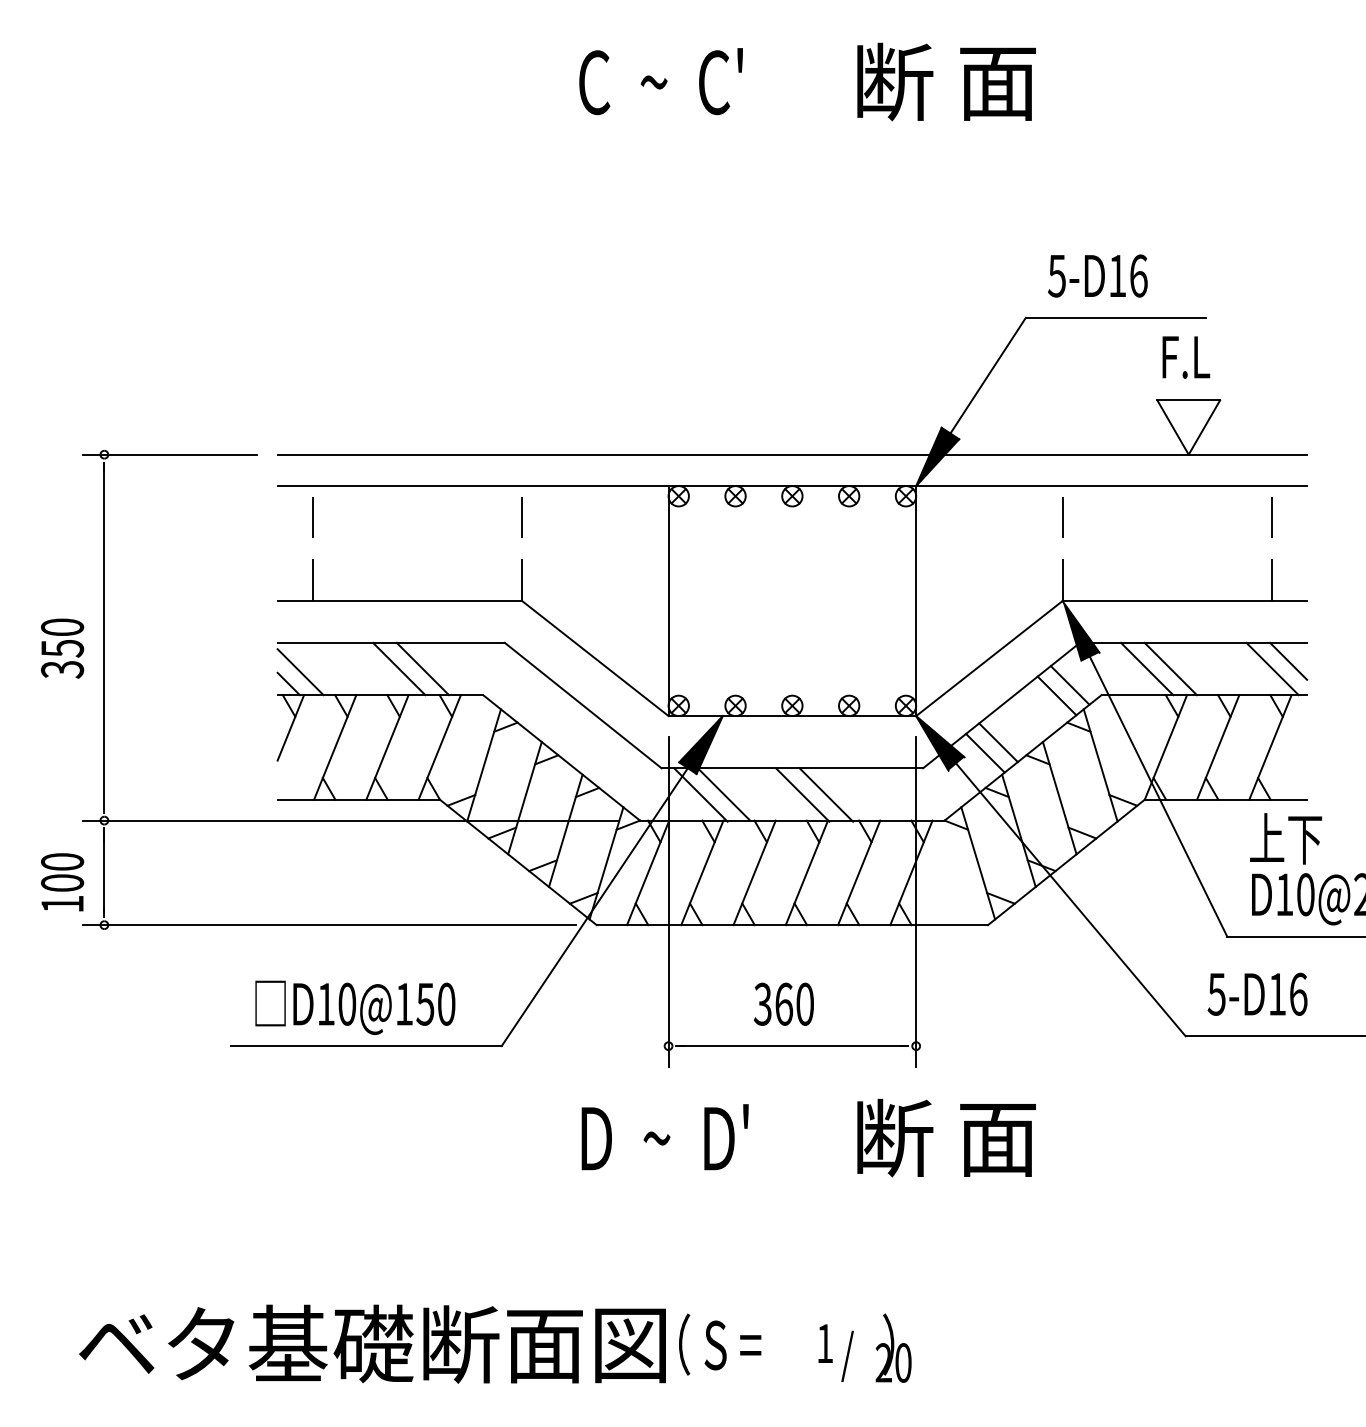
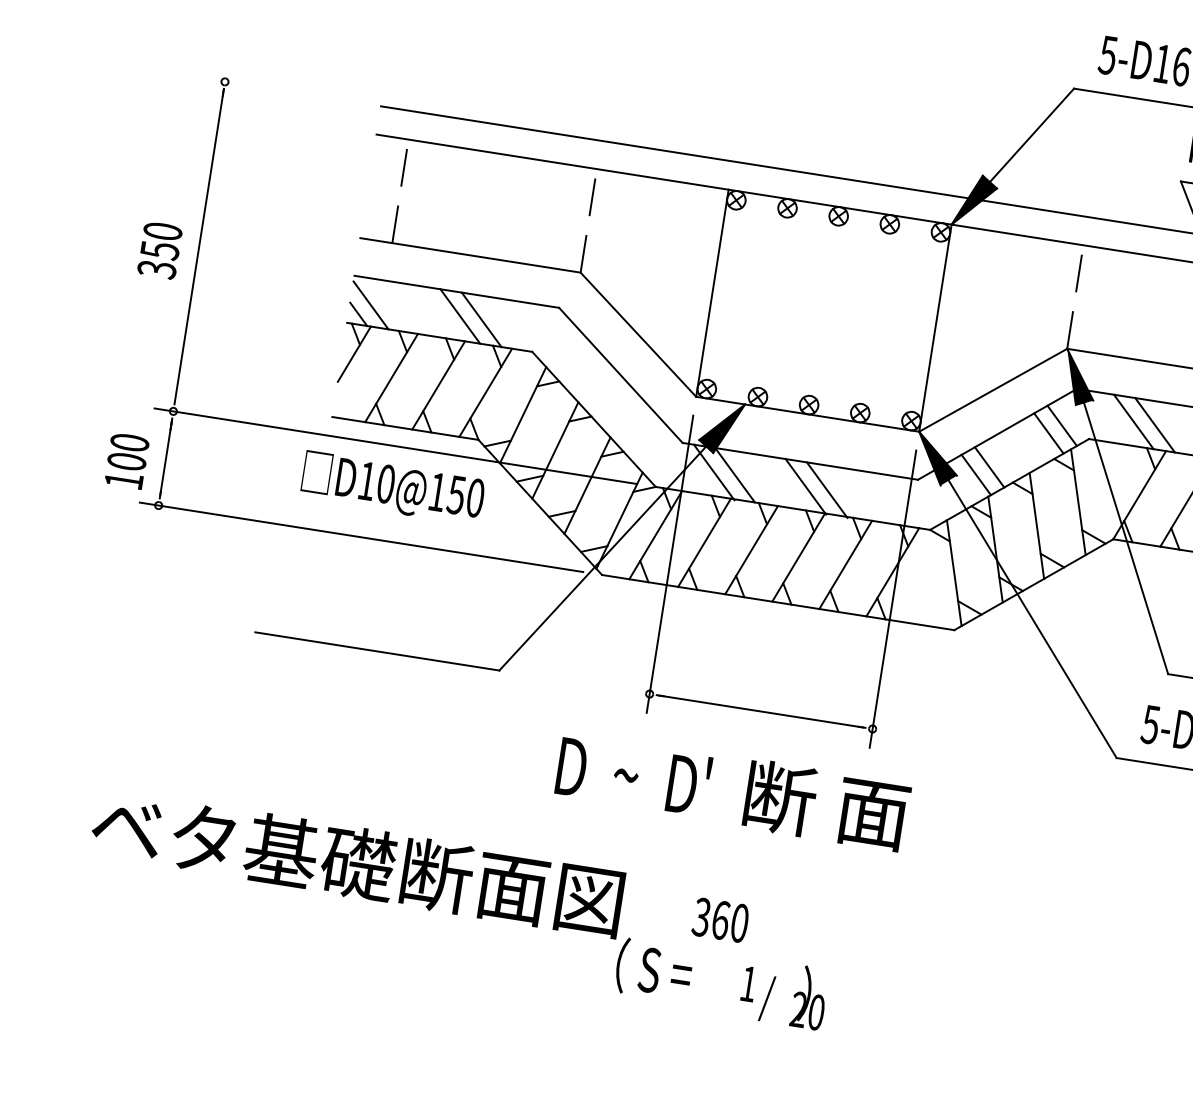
line: (169, 454) -> (283, 90), removed
text: (783, 1003) -> (720, 919), moved
text: (355, 1007) -> (393, 488), moved
text: (946, 1137) -> (826, 805), moved
text: (372, 1343) -> (357, 862), moved

